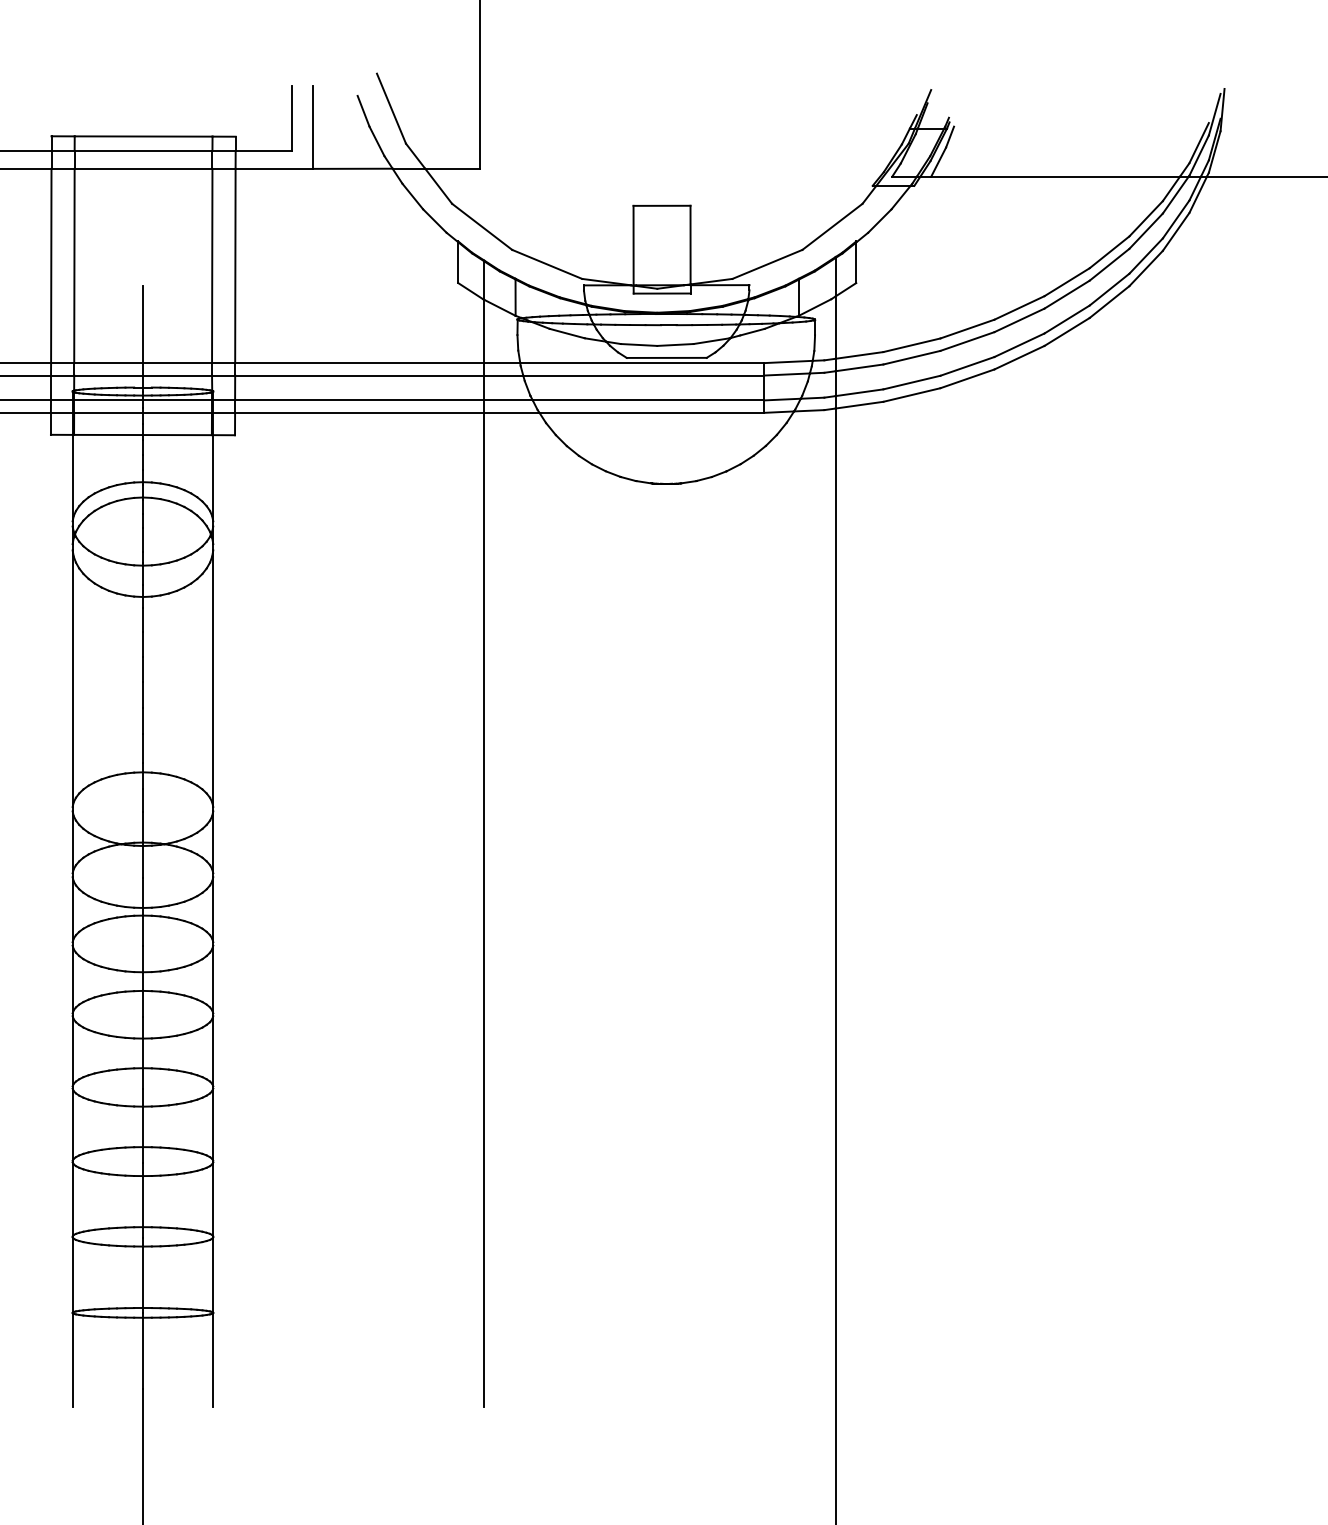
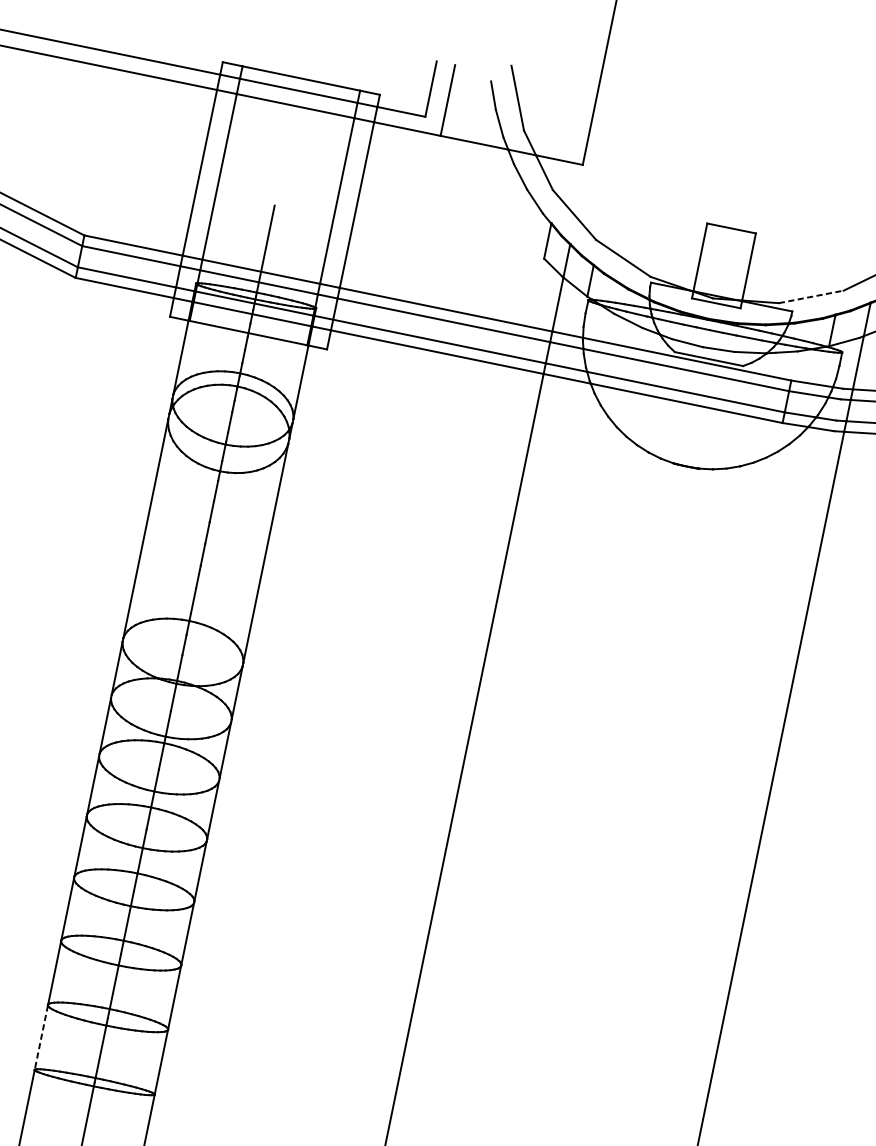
line: (767, 264) -> (811, 297), solid -> dashed
line: (72, 1275) -> (41, 1037), solid -> dashed

